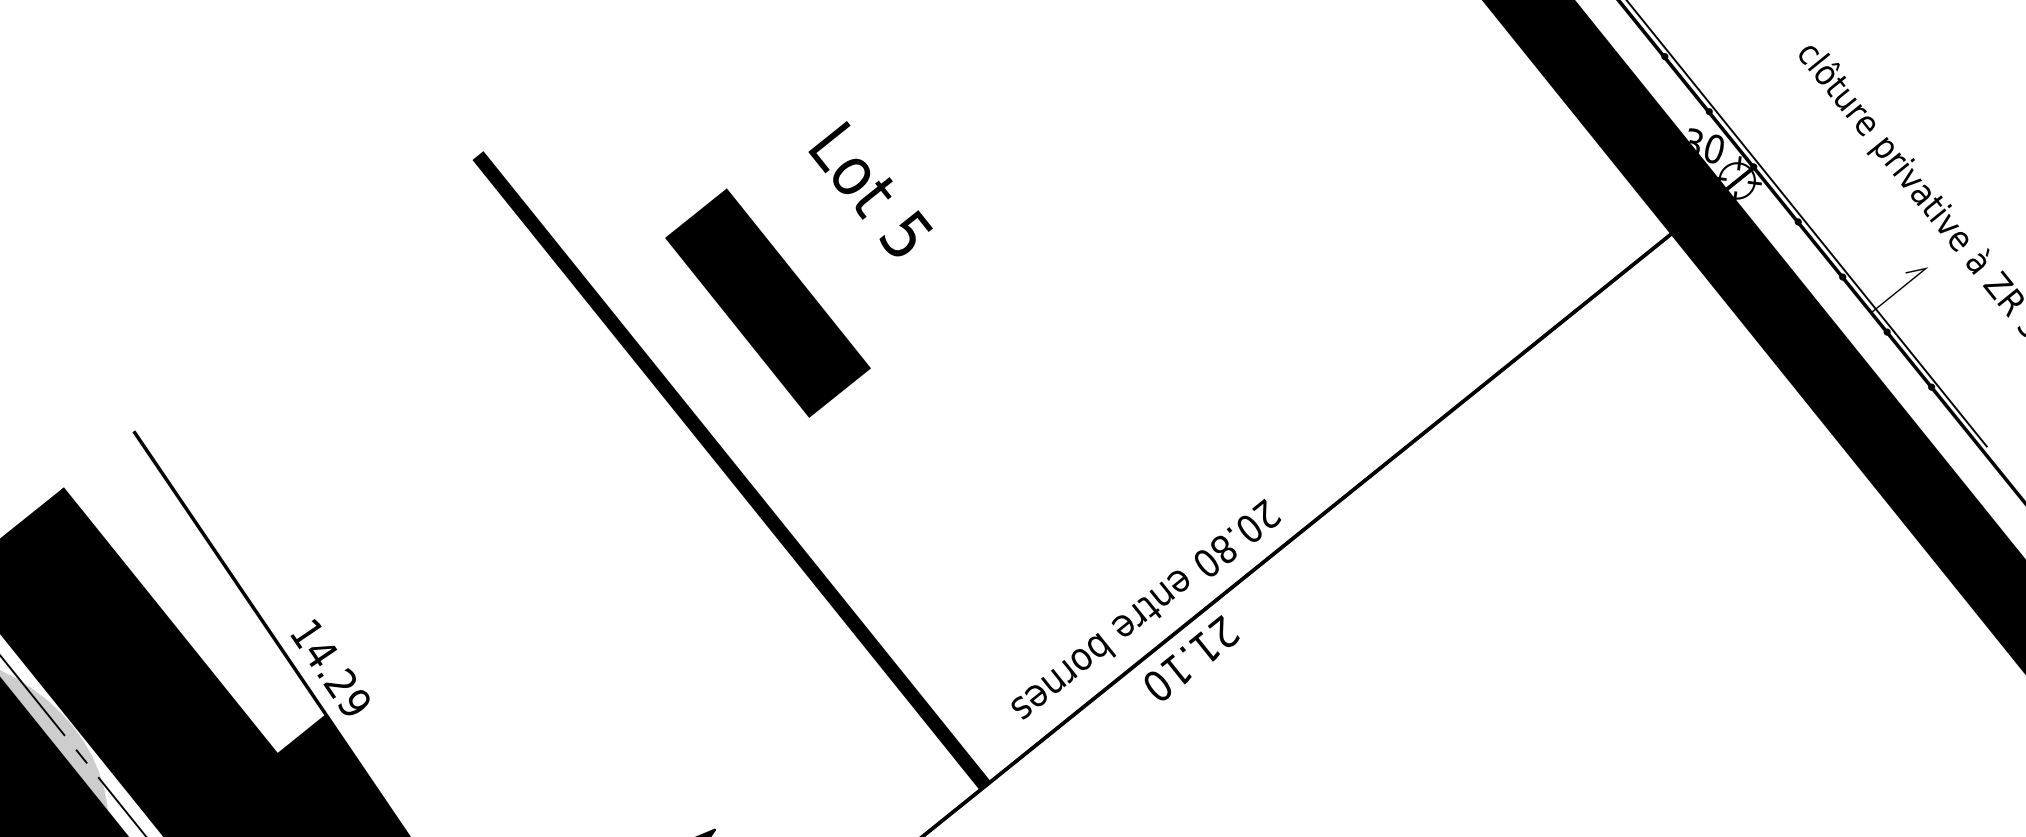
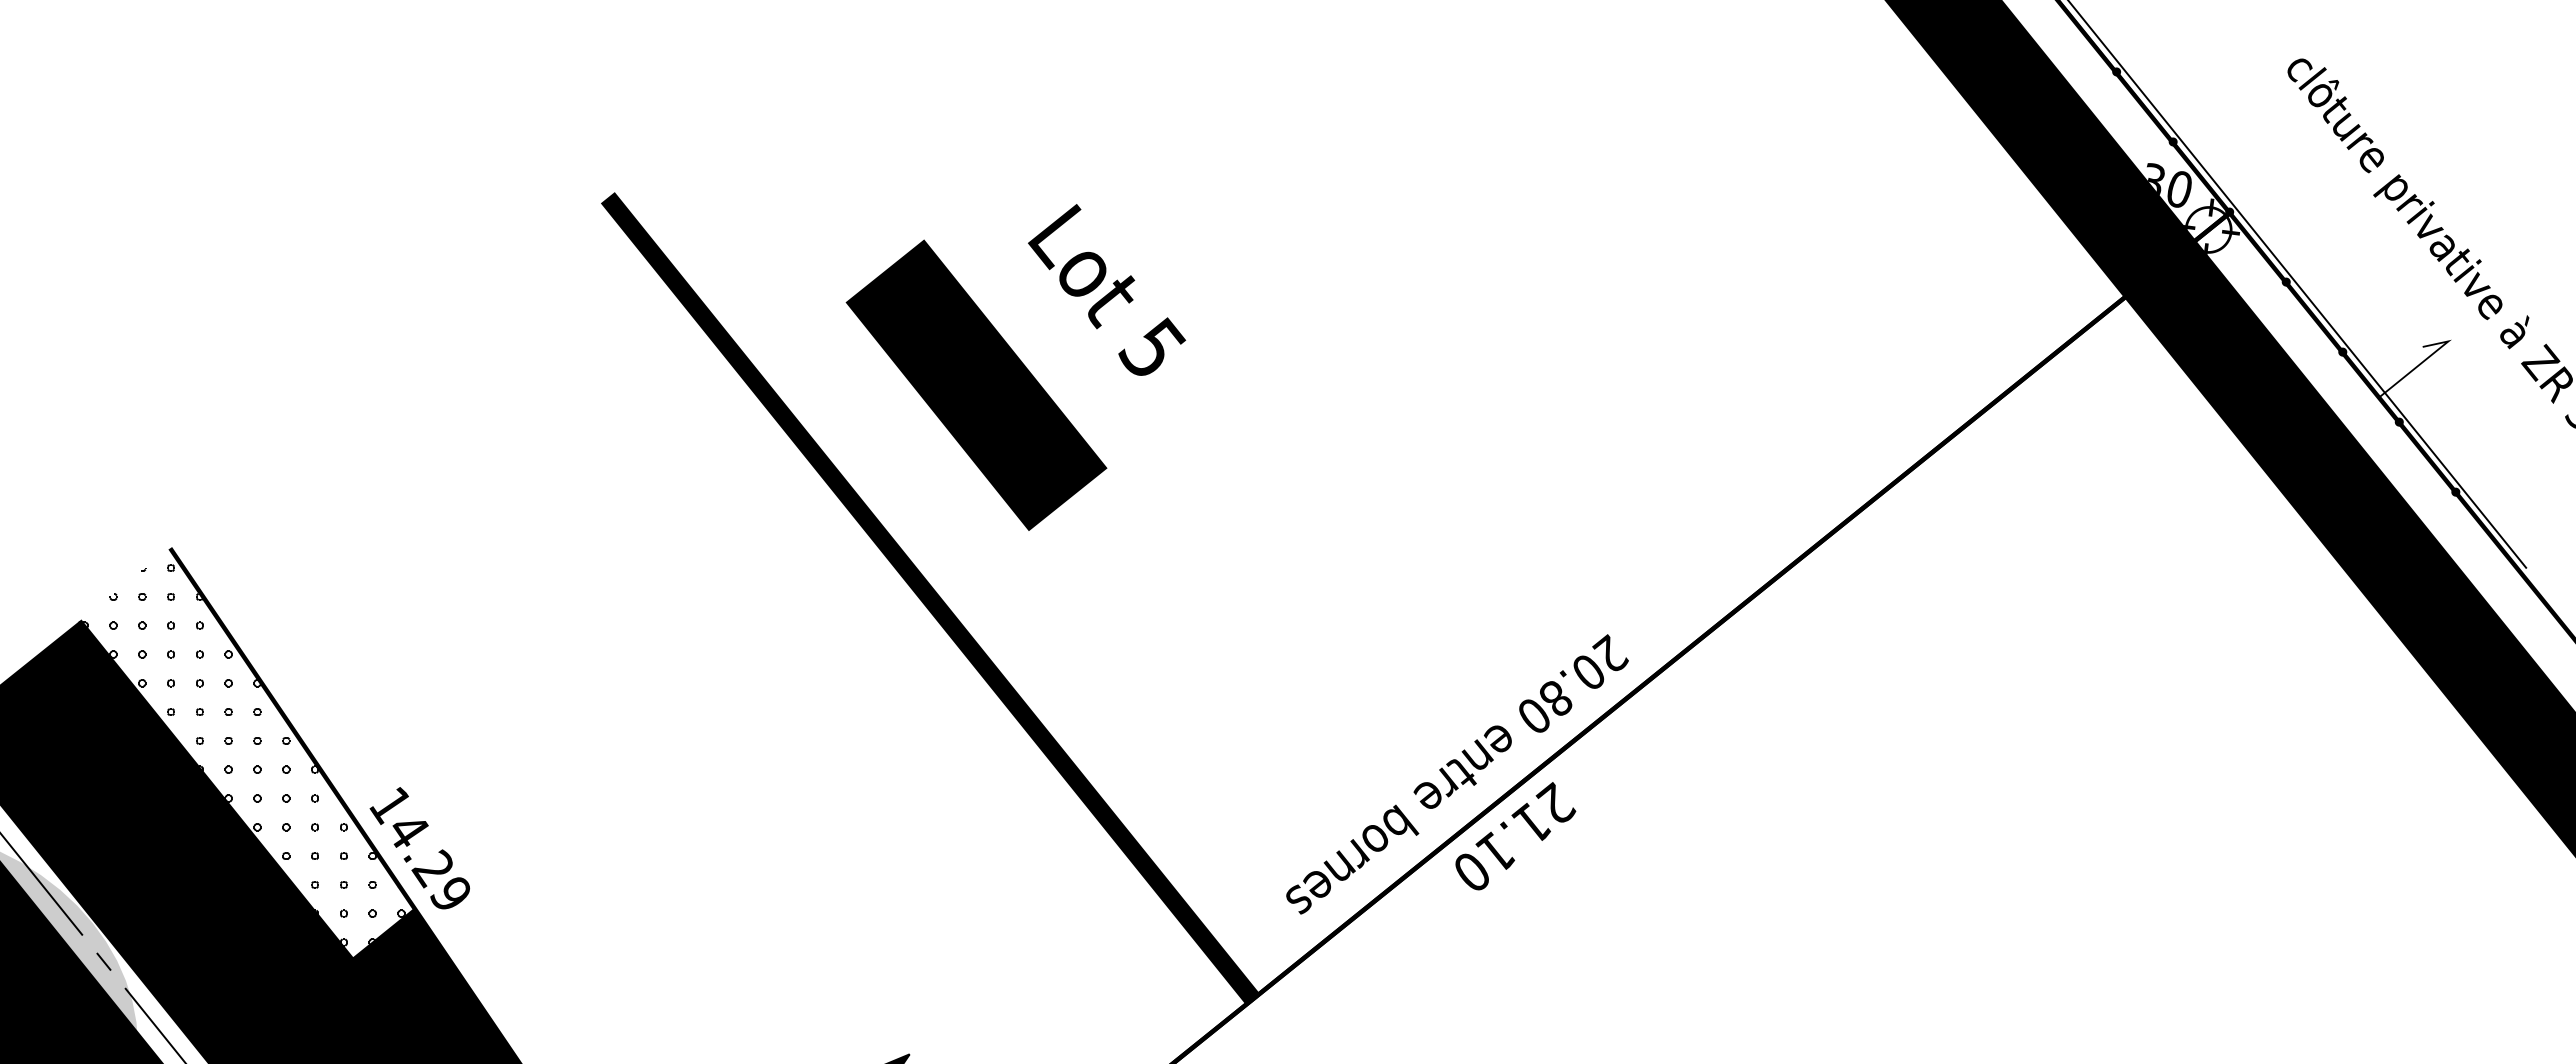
text: (871, 188) -> (1107, 289), moved
hatch: (191, 593) -> (243, 754), added

